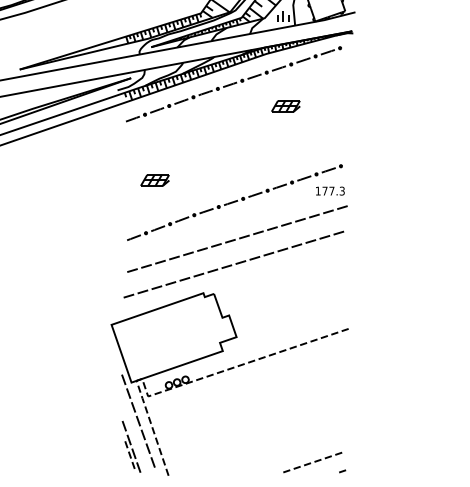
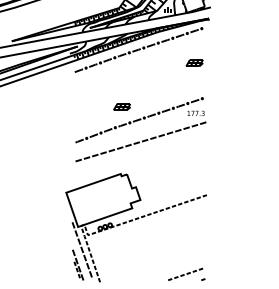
part: (285, 105) -> (194, 62), moved
part: (154, 179) -> (121, 106), moved
line: (231, 263) -> (137, 156), removed

